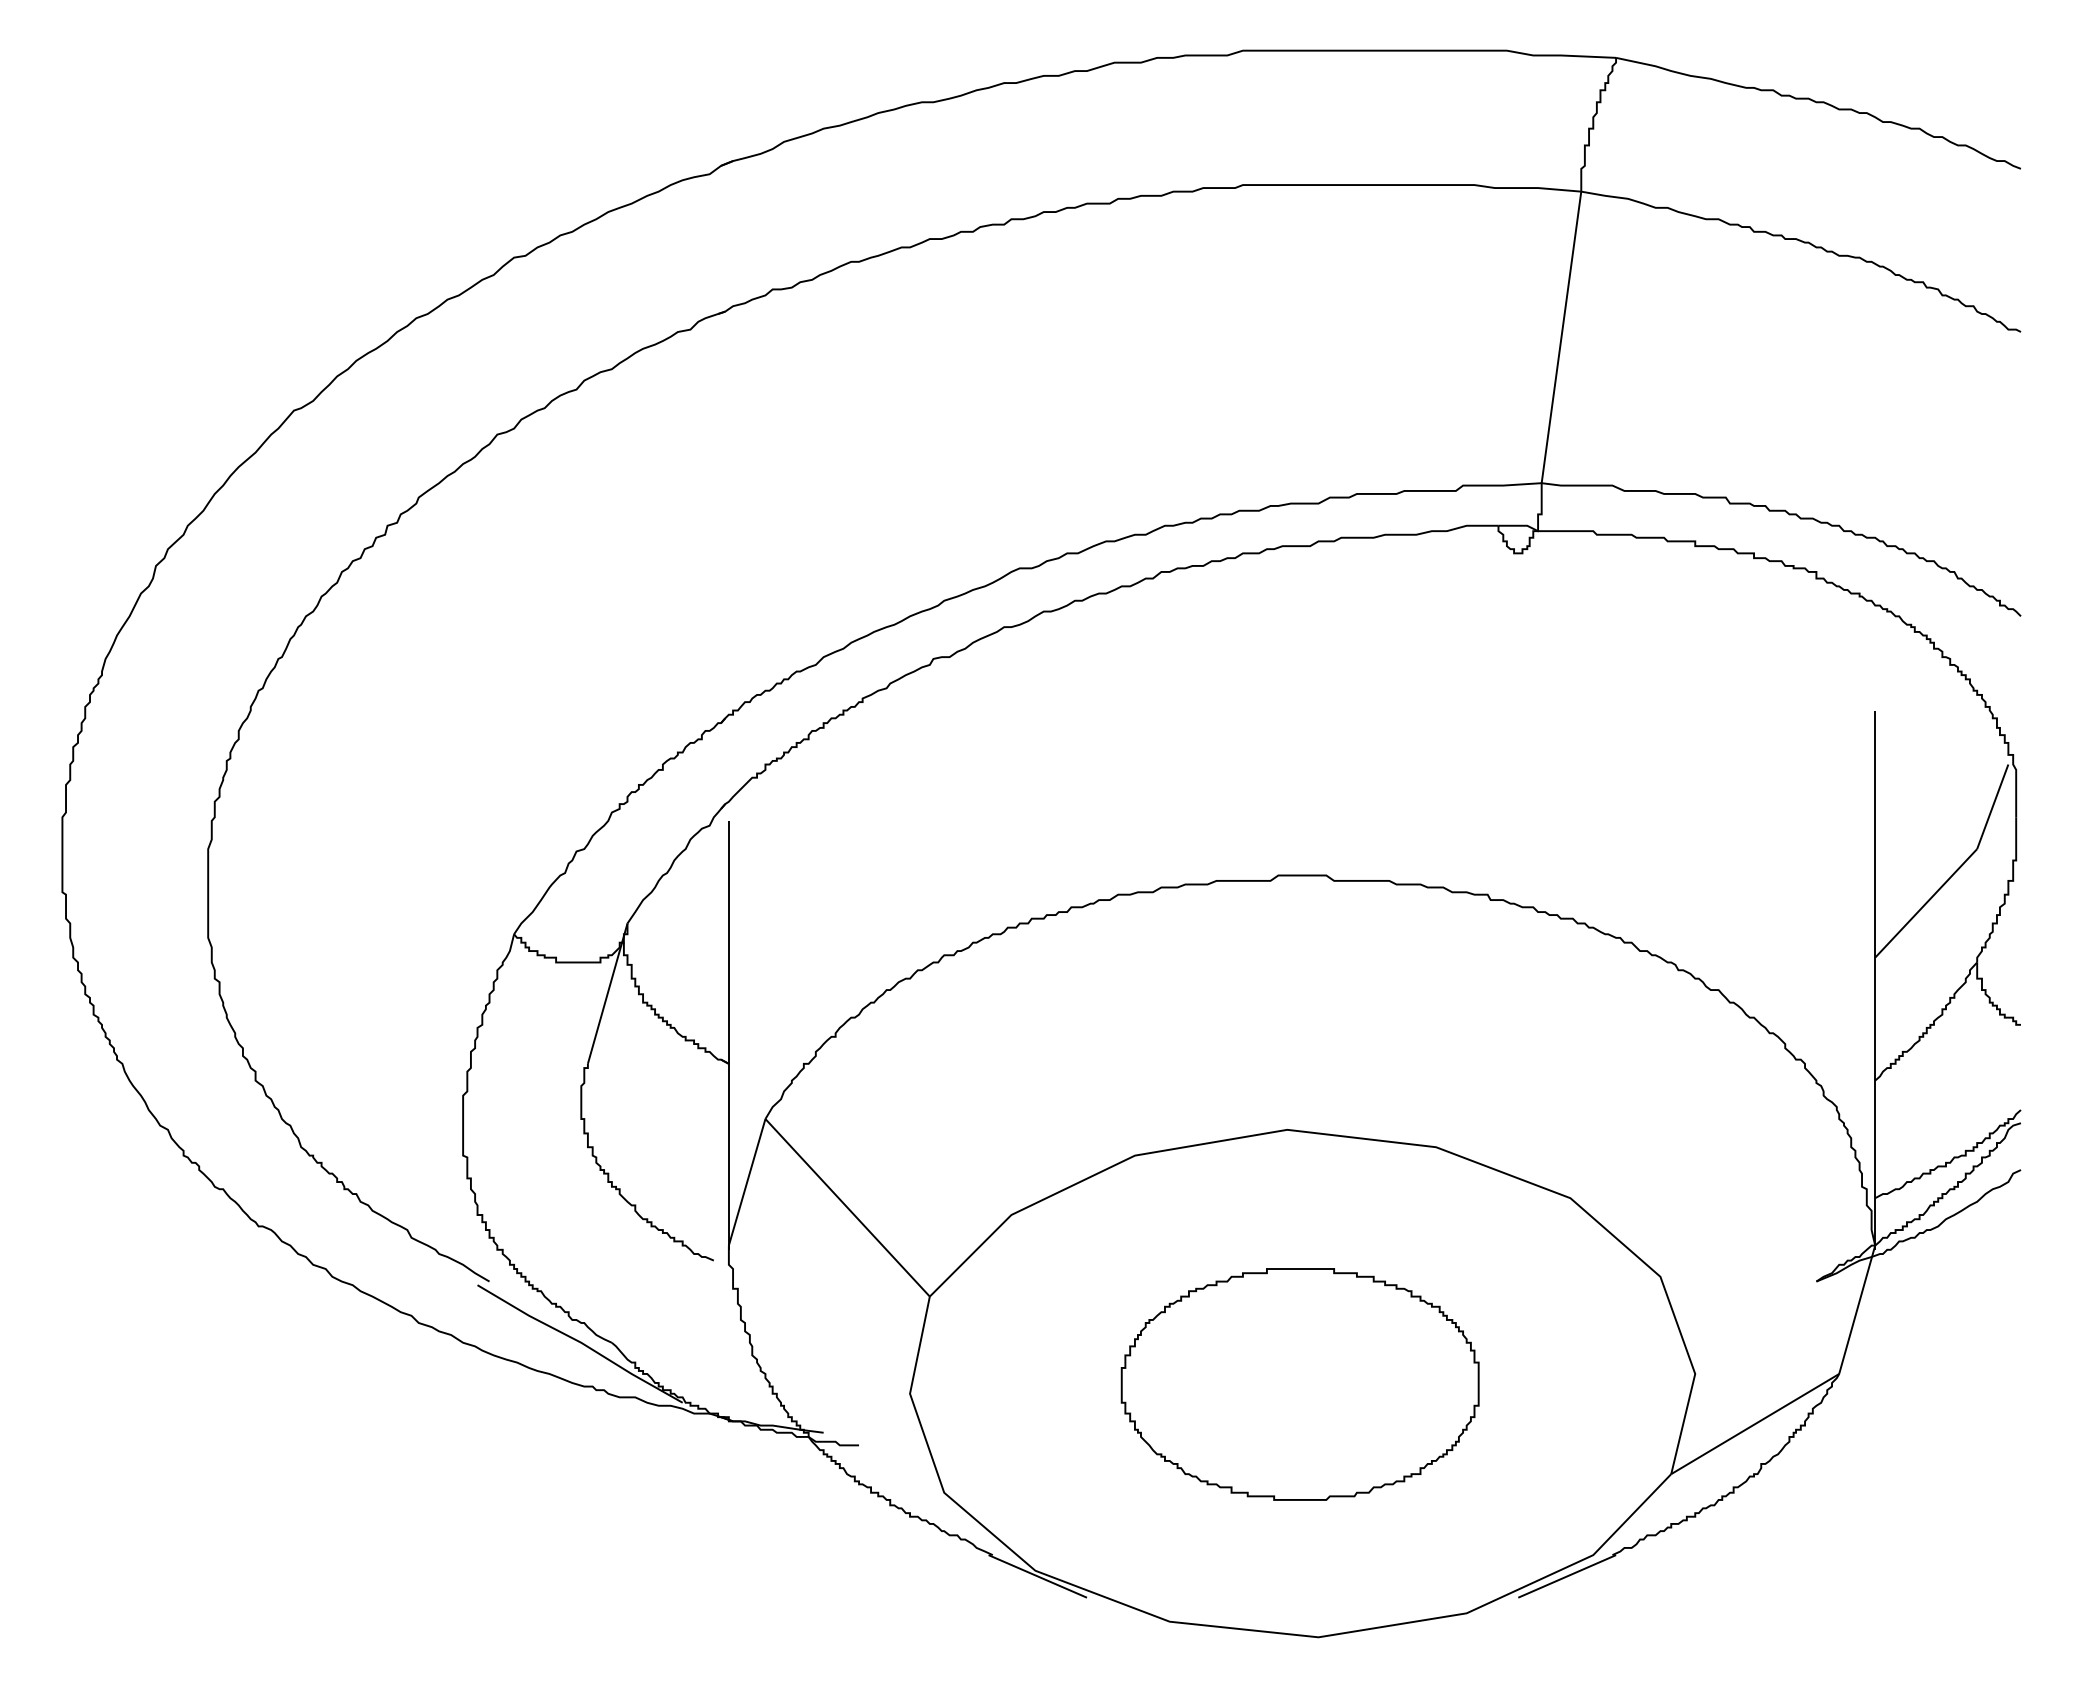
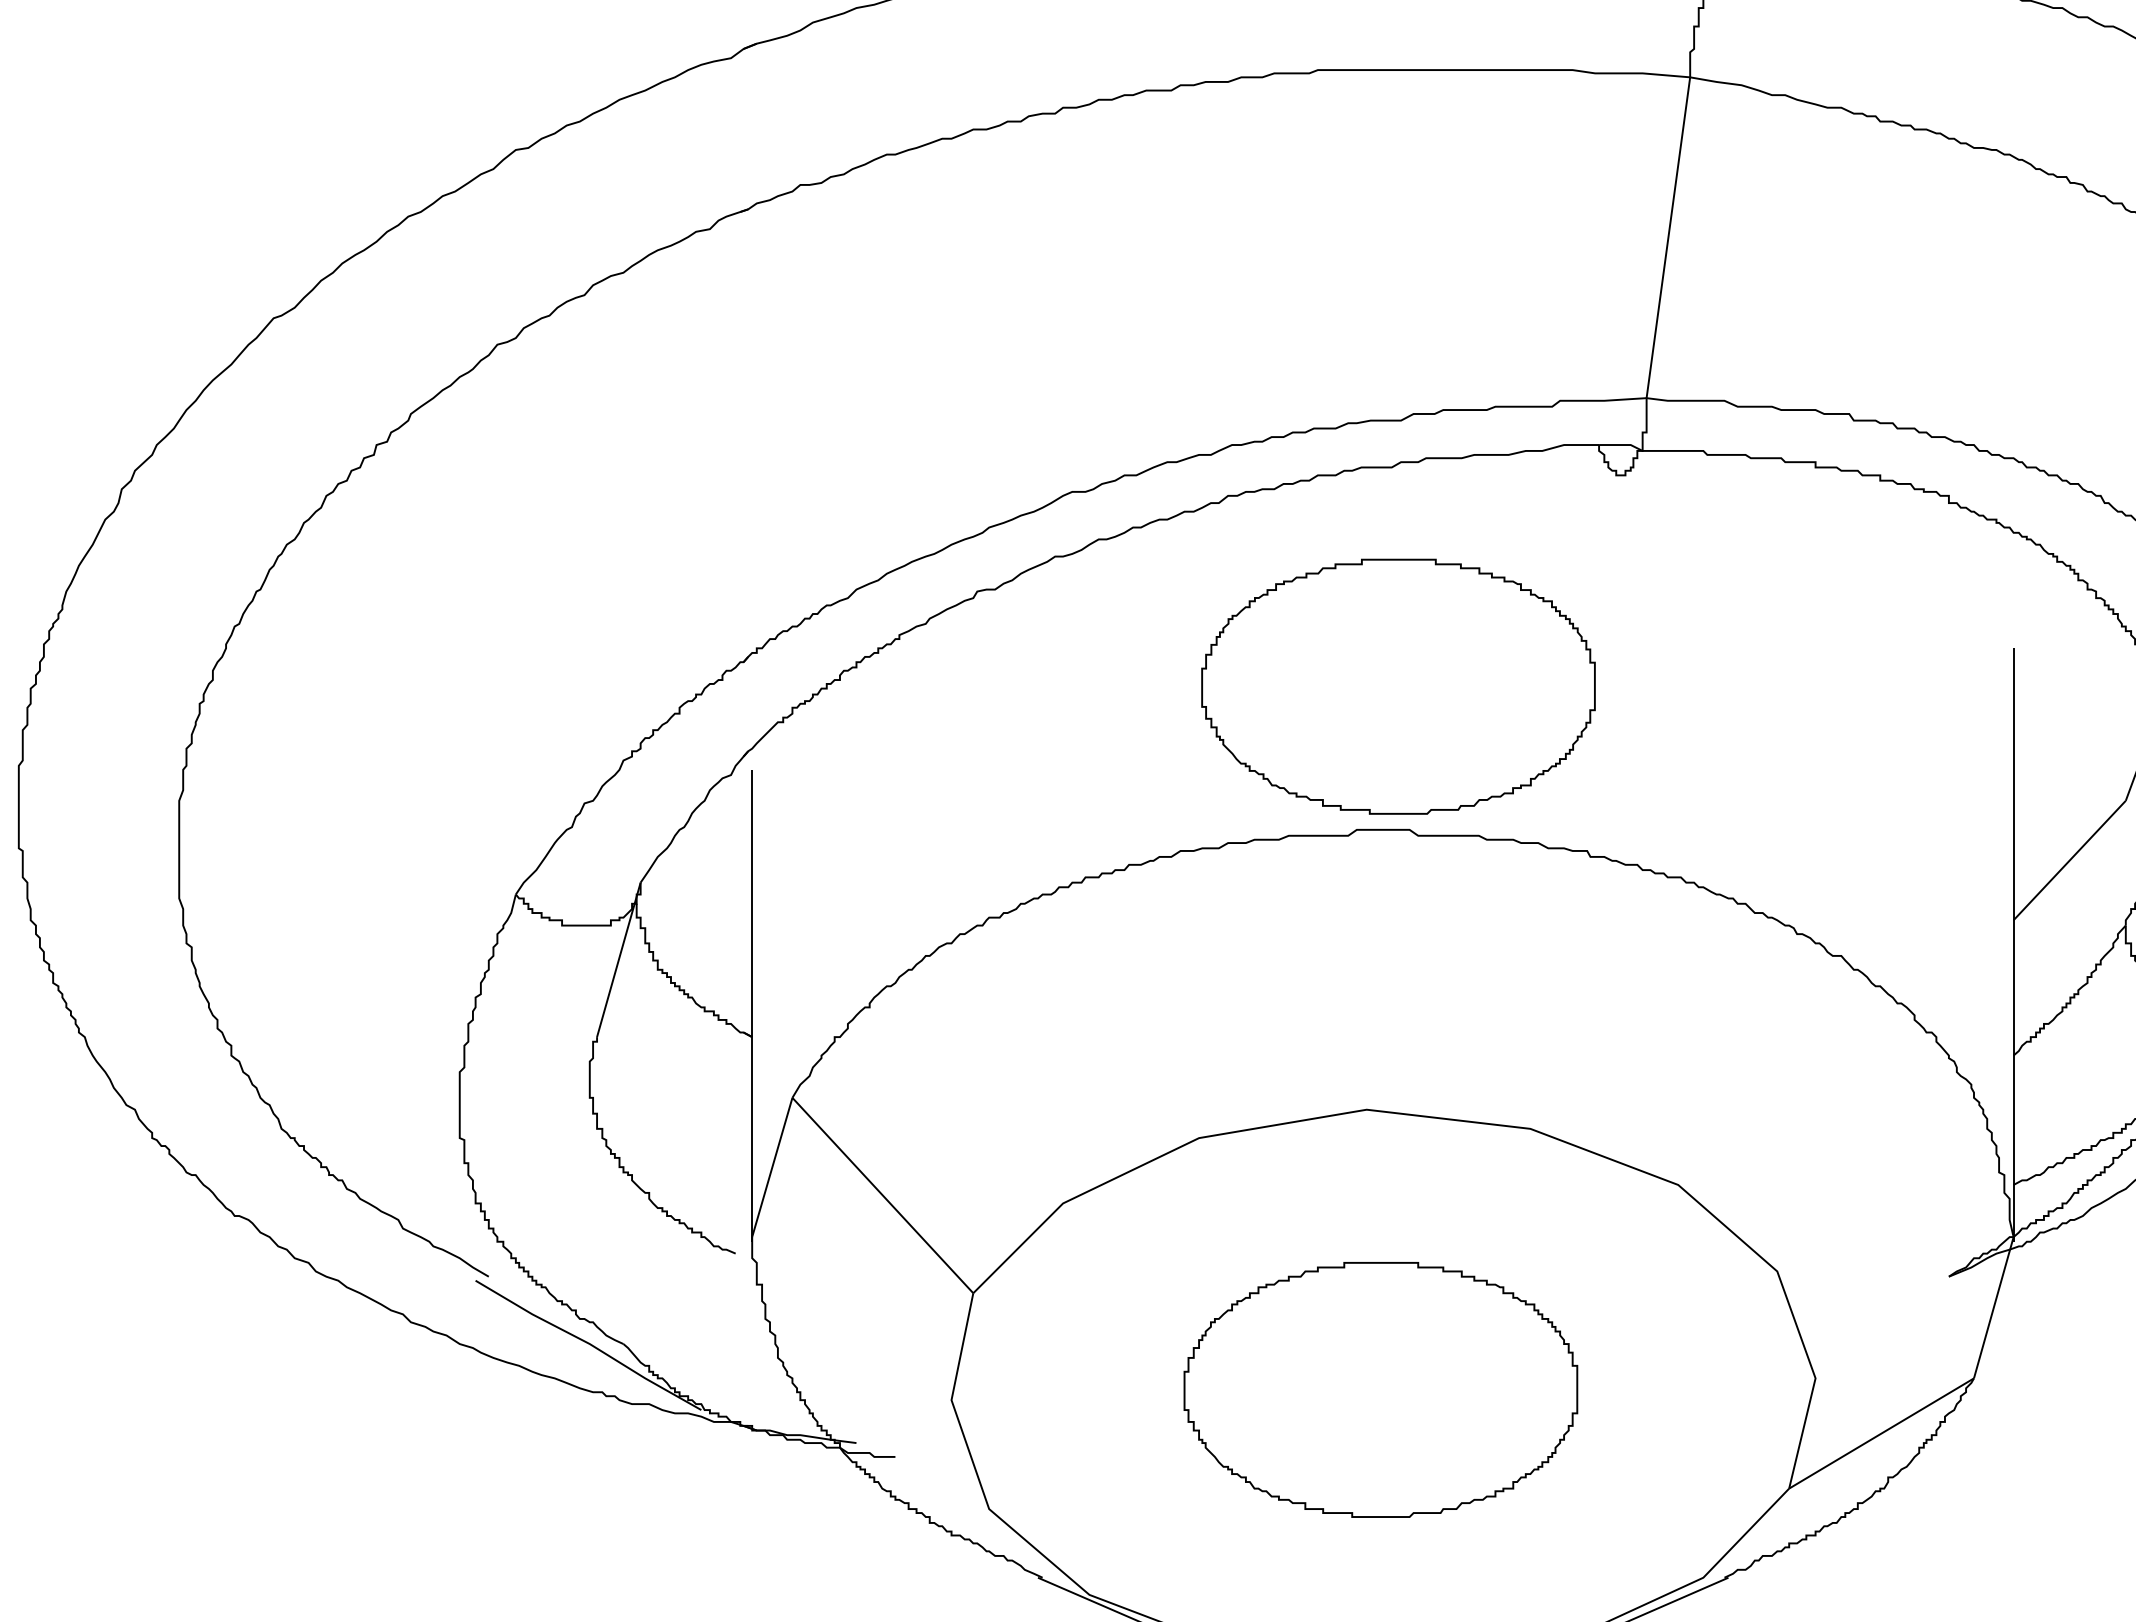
part: (1315, 745) -> (1397, 686), added

